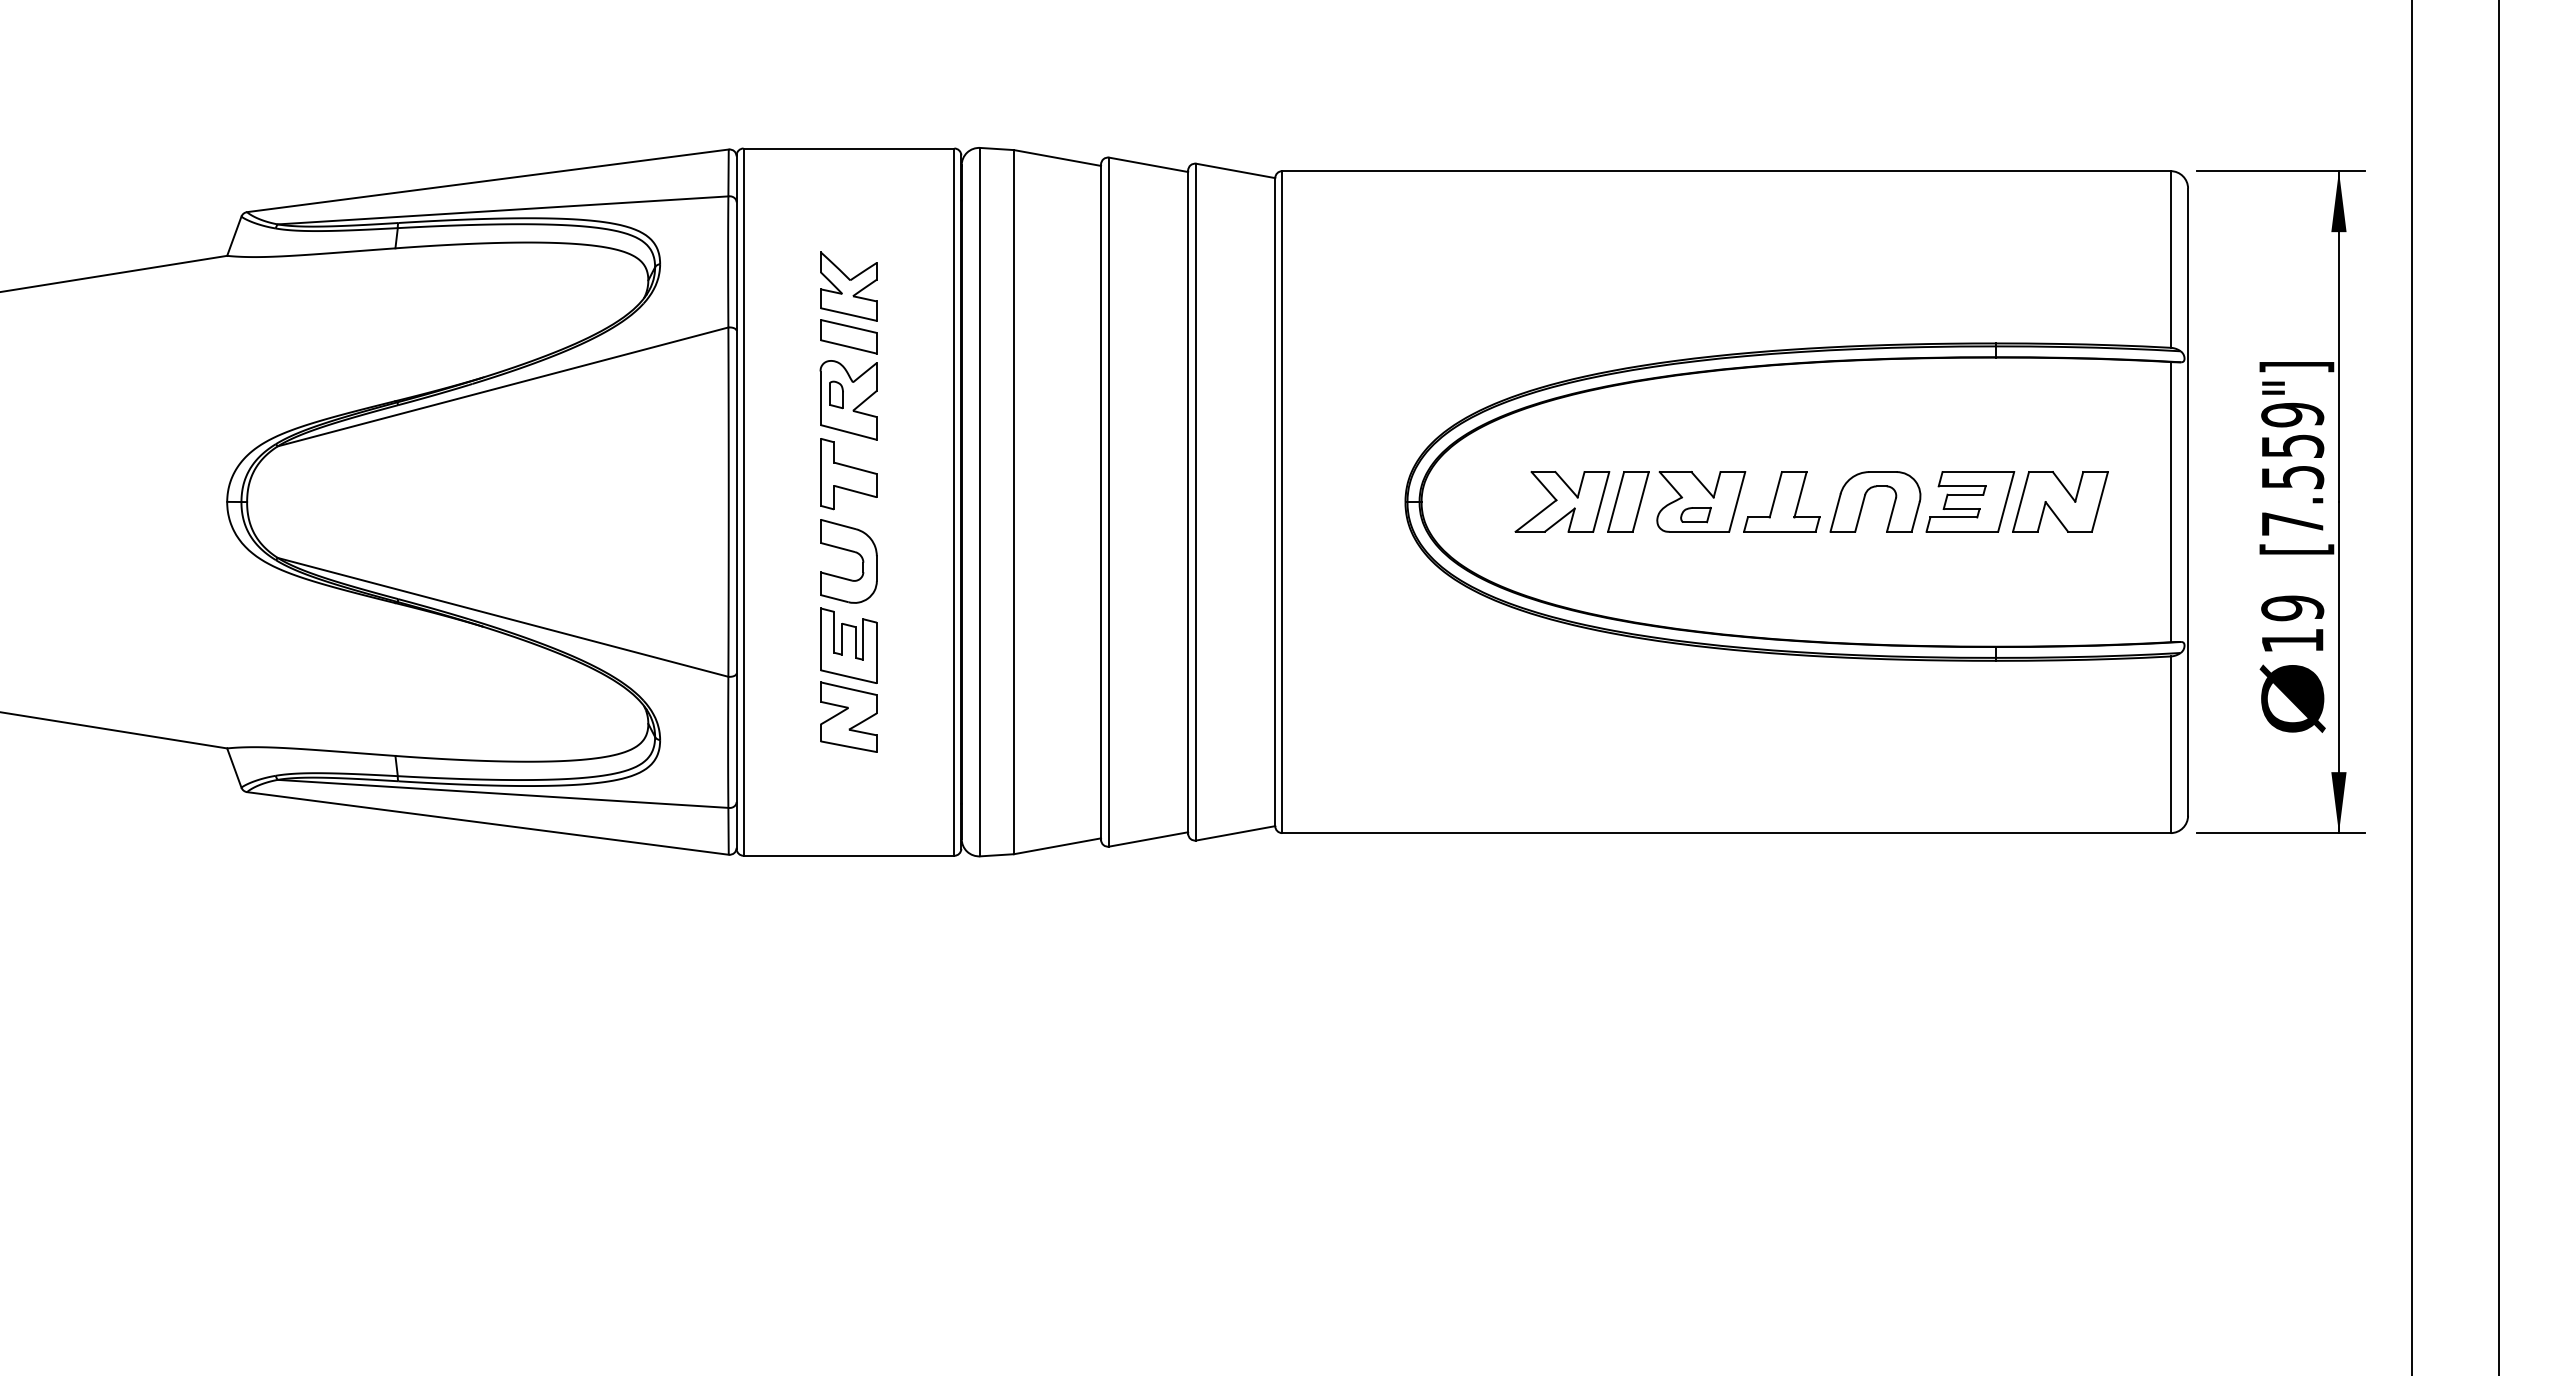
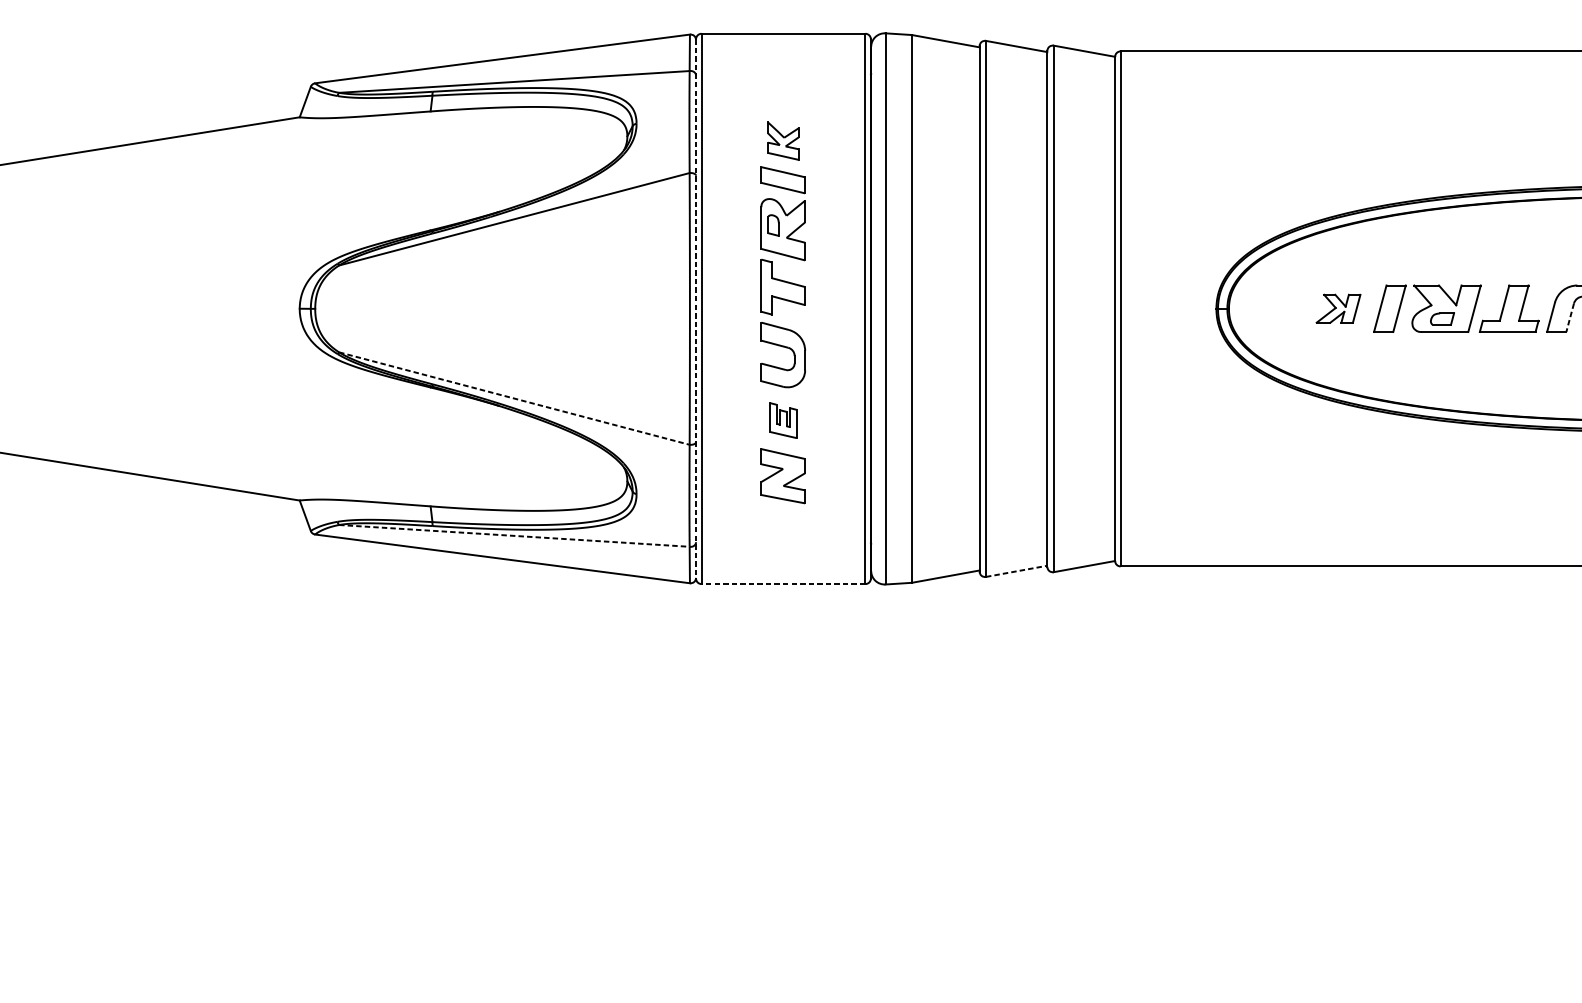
part: (848, 286) -> (783, 141), size x0.7
part: (1562, 501) -> (1338, 308), size x0.6
line: (736, 502) -> (695, 309), solid -> dashed
line: (1860, 513) -> (1570, 317), solid -> dashed
line: (503, 617) -> (514, 398), solid -> dashed
part: (848, 645) -> (783, 420), size x0.6
line: (503, 793) -> (514, 535), solid -> dashed
line: (1149, 839) -> (1017, 571), solid -> dashed
line: (848, 855) -> (783, 583), solid -> dashed

